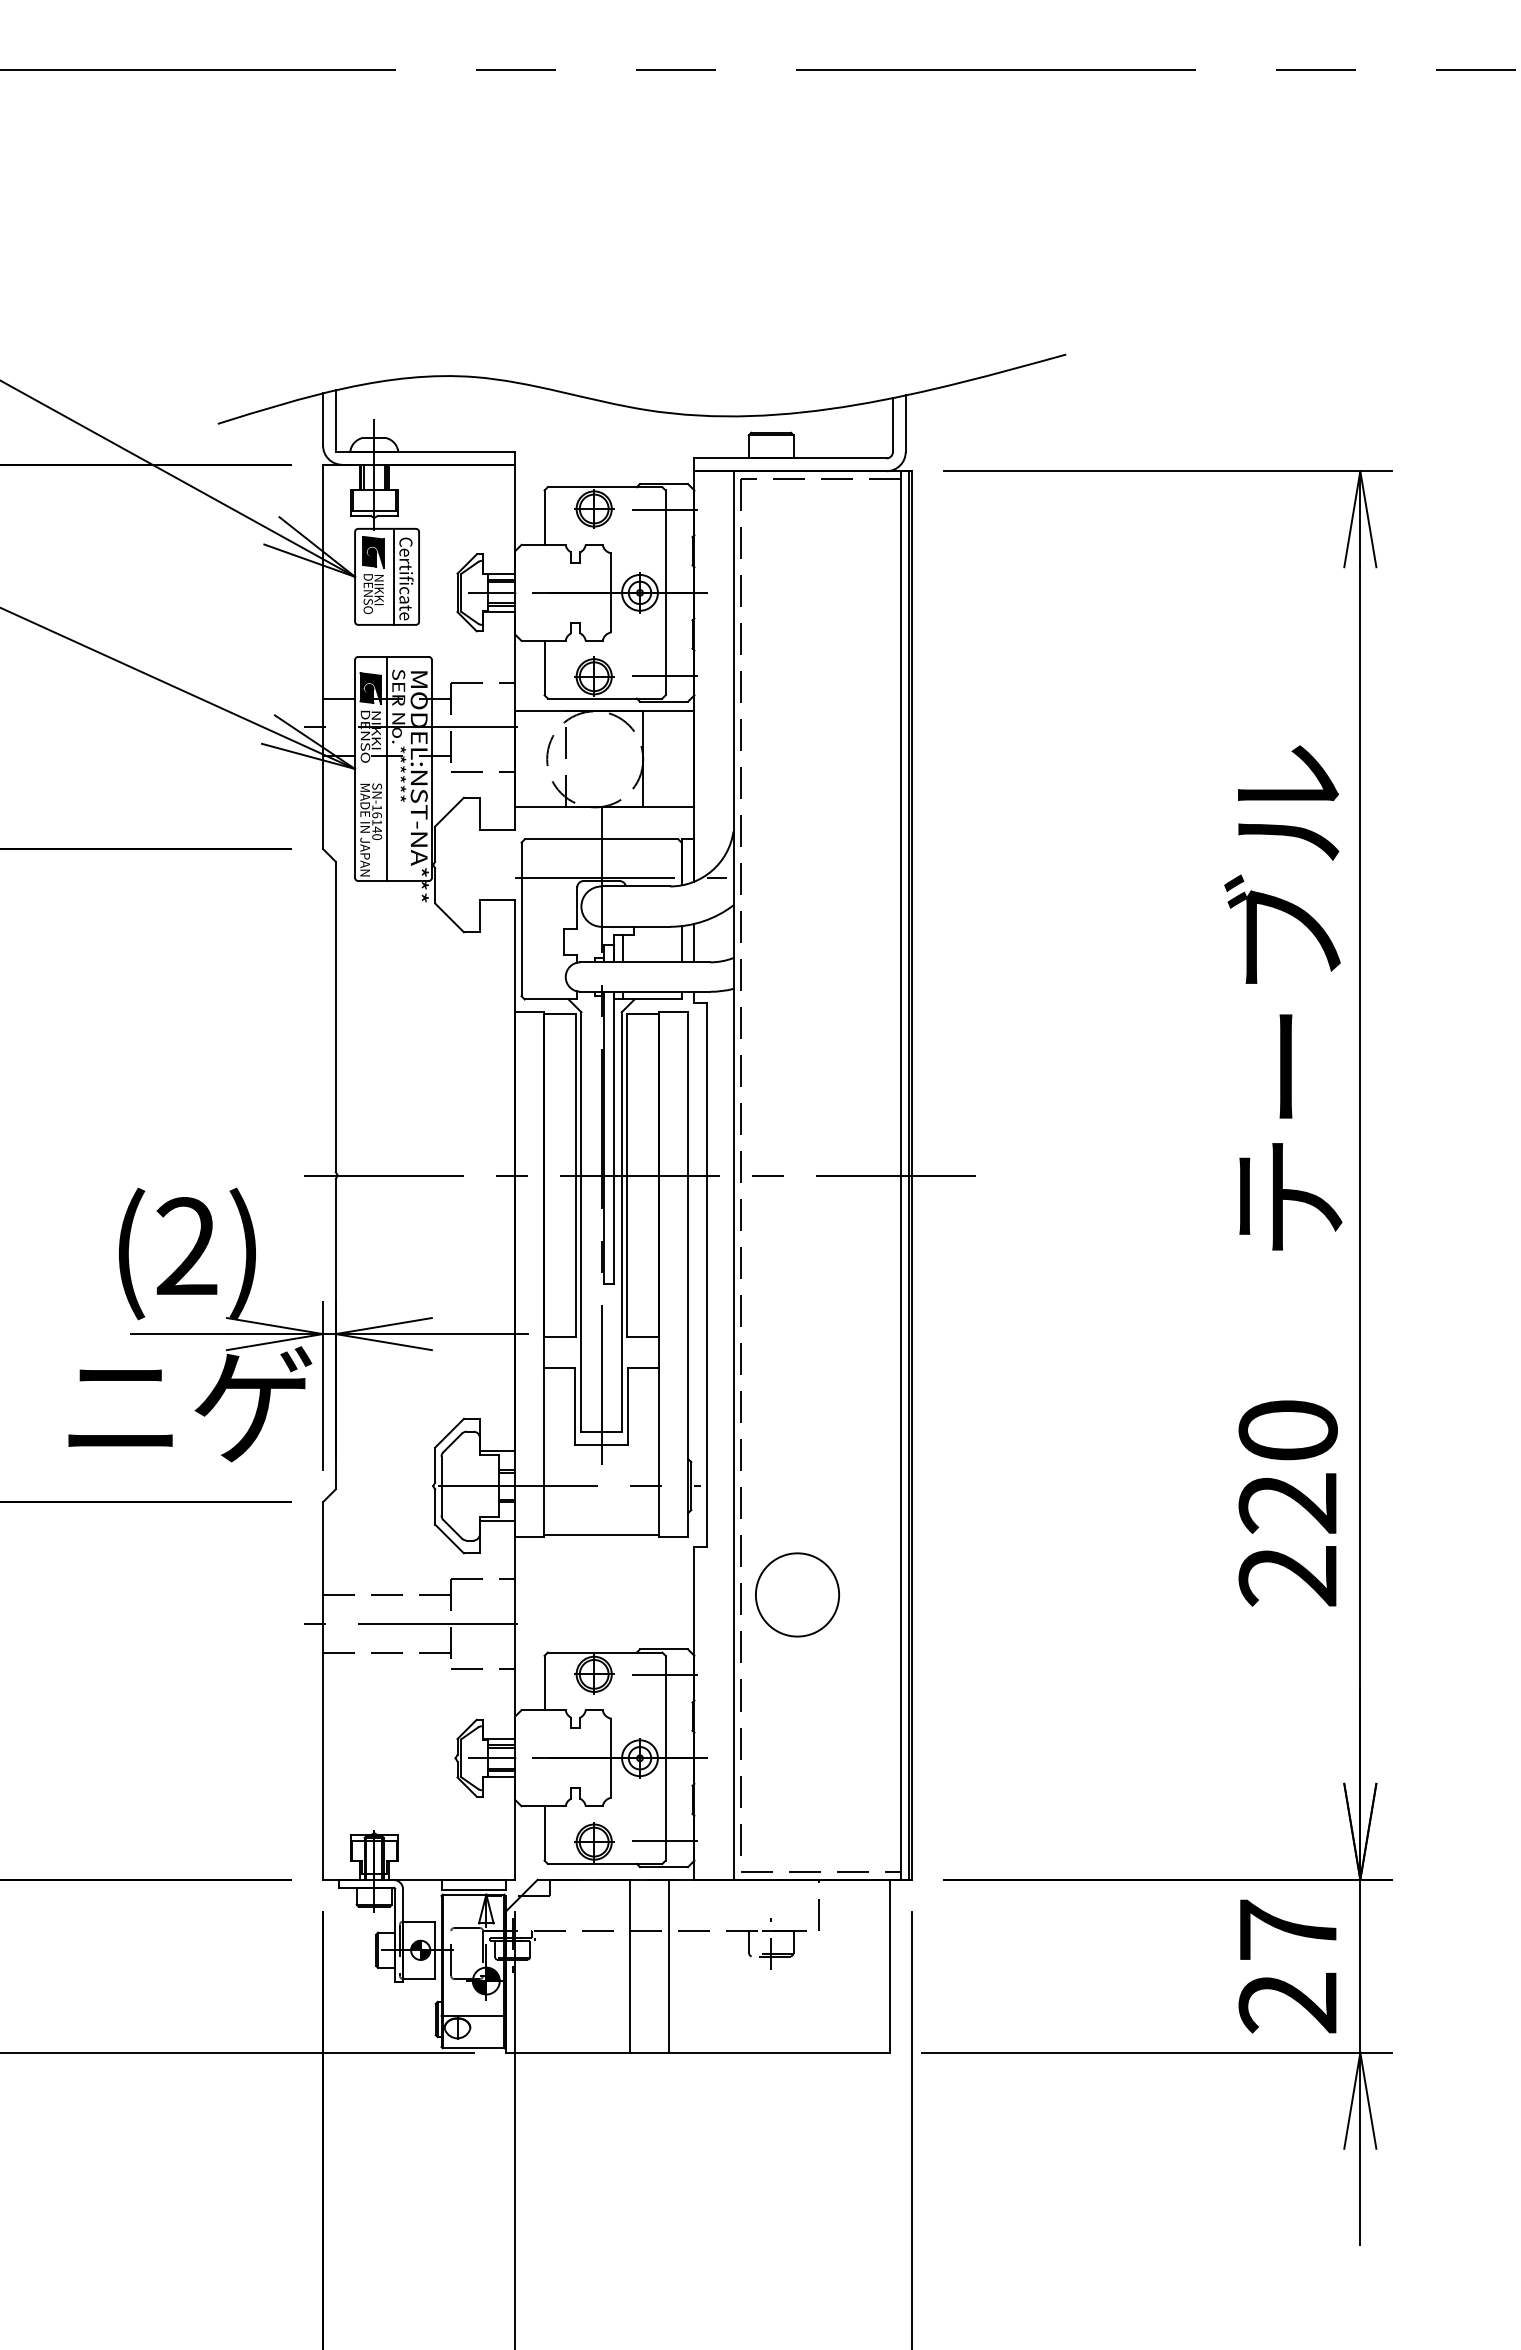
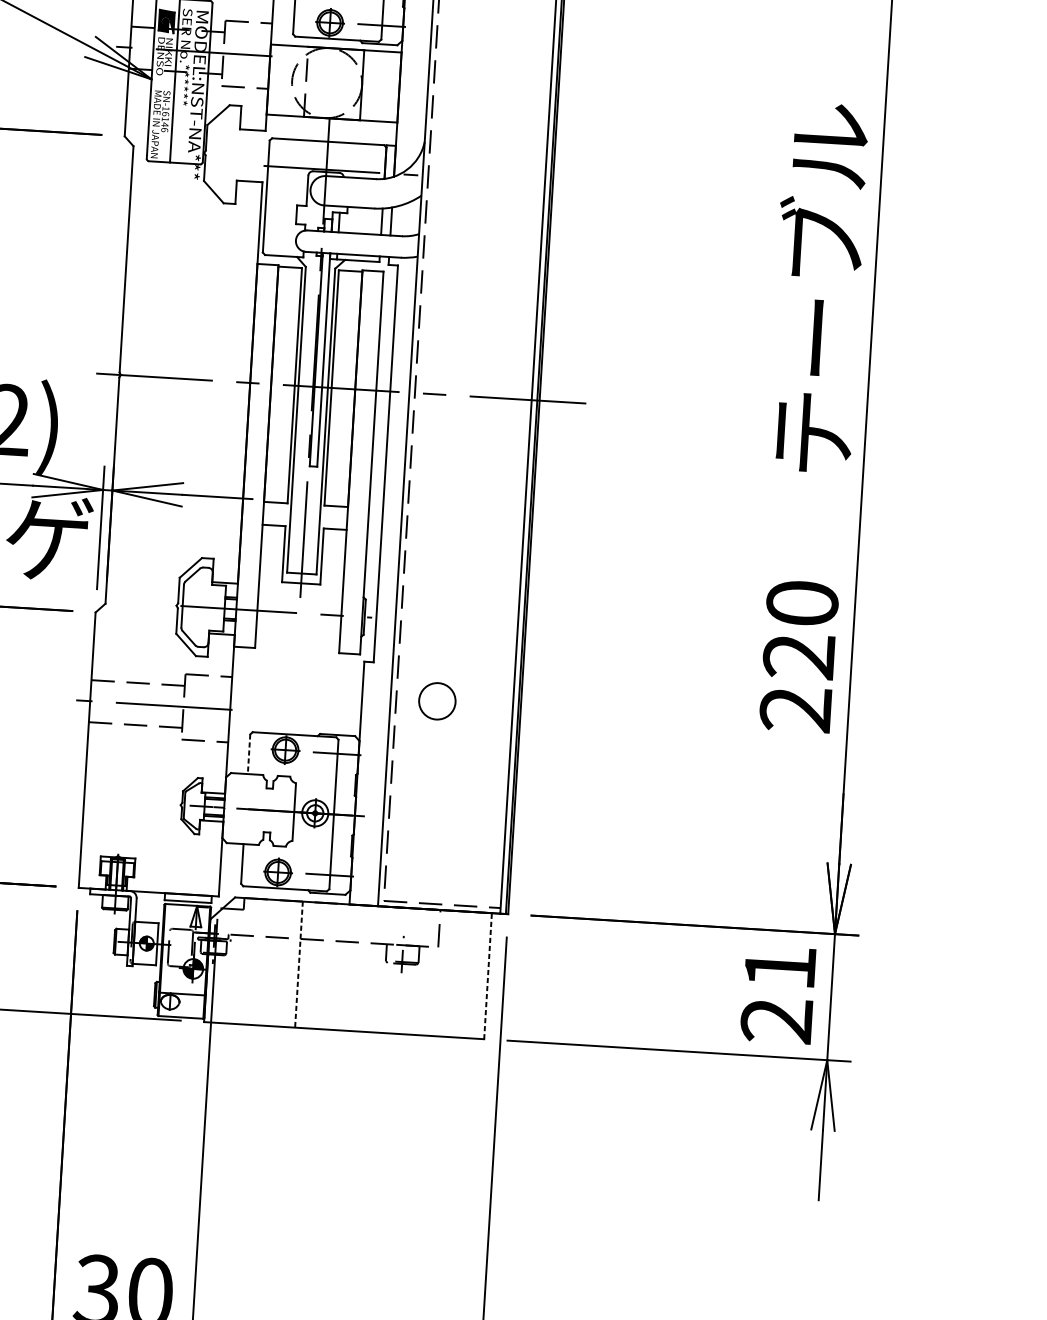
text: (376, 837) -> (164, 130), SN-16140 -> SN-16146
line: (601, 1534) -> (297, 648), removed
circle: (797, 1594) -> (437, 700), size x0.6
line: (544, 1683) -> (248, 754), solid -> dashed
text: (1288, 1929) -> (780, 967), 27 -> 21
line: (668, 1965) -> (326, 965), removed
line: (889, 1965) -> (487, 975), solid -> dashed
line: (630, 1966) -> (299, 964), solid -> dashed

